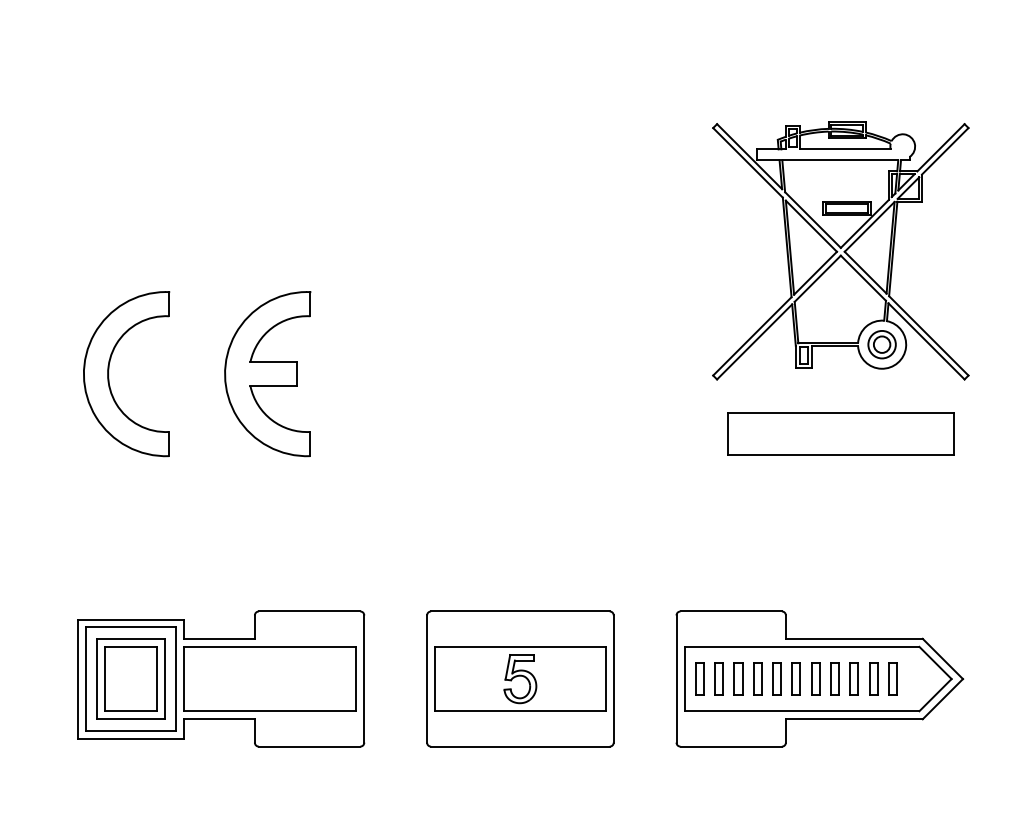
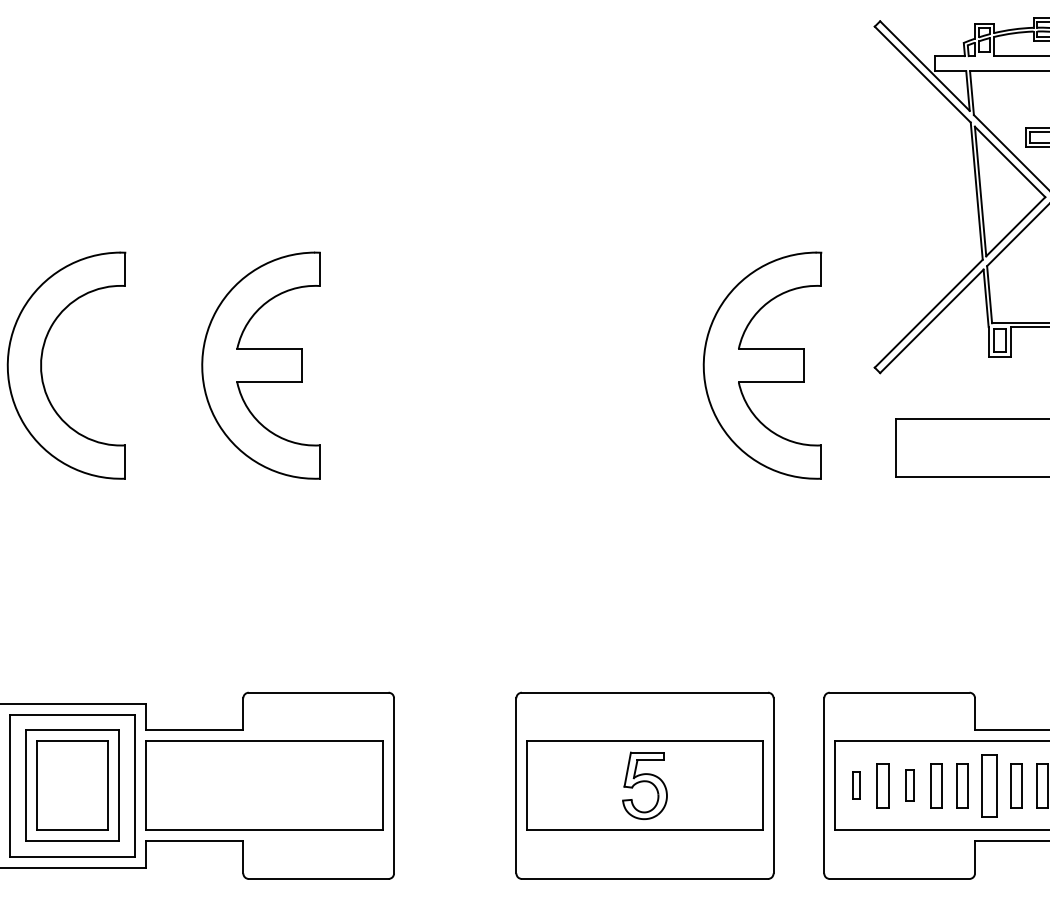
part: (631, 374) -> (762, 366), added
part: (520, 678) -> (645, 785), moved
part: (699, 678) -> (855, 785), size x0.6
part: (738, 678) -> (909, 785), size x0.7
part: (795, 678) -> (988, 785), size x1.4

